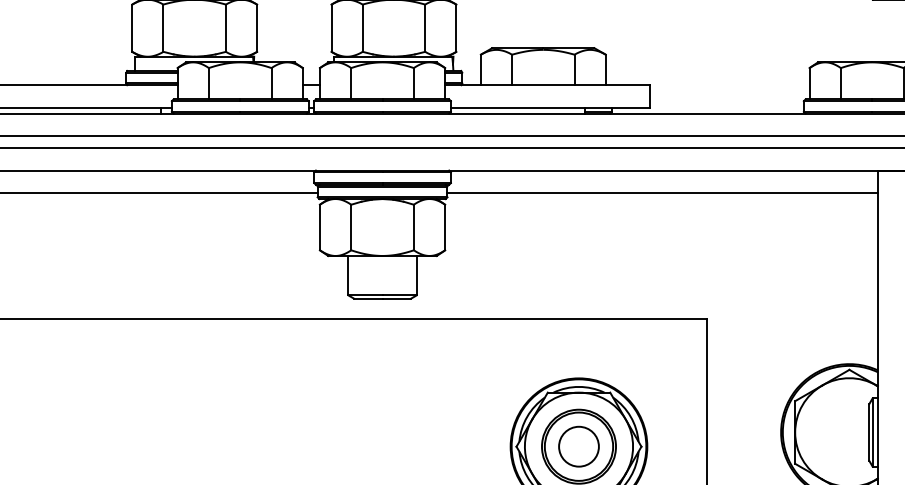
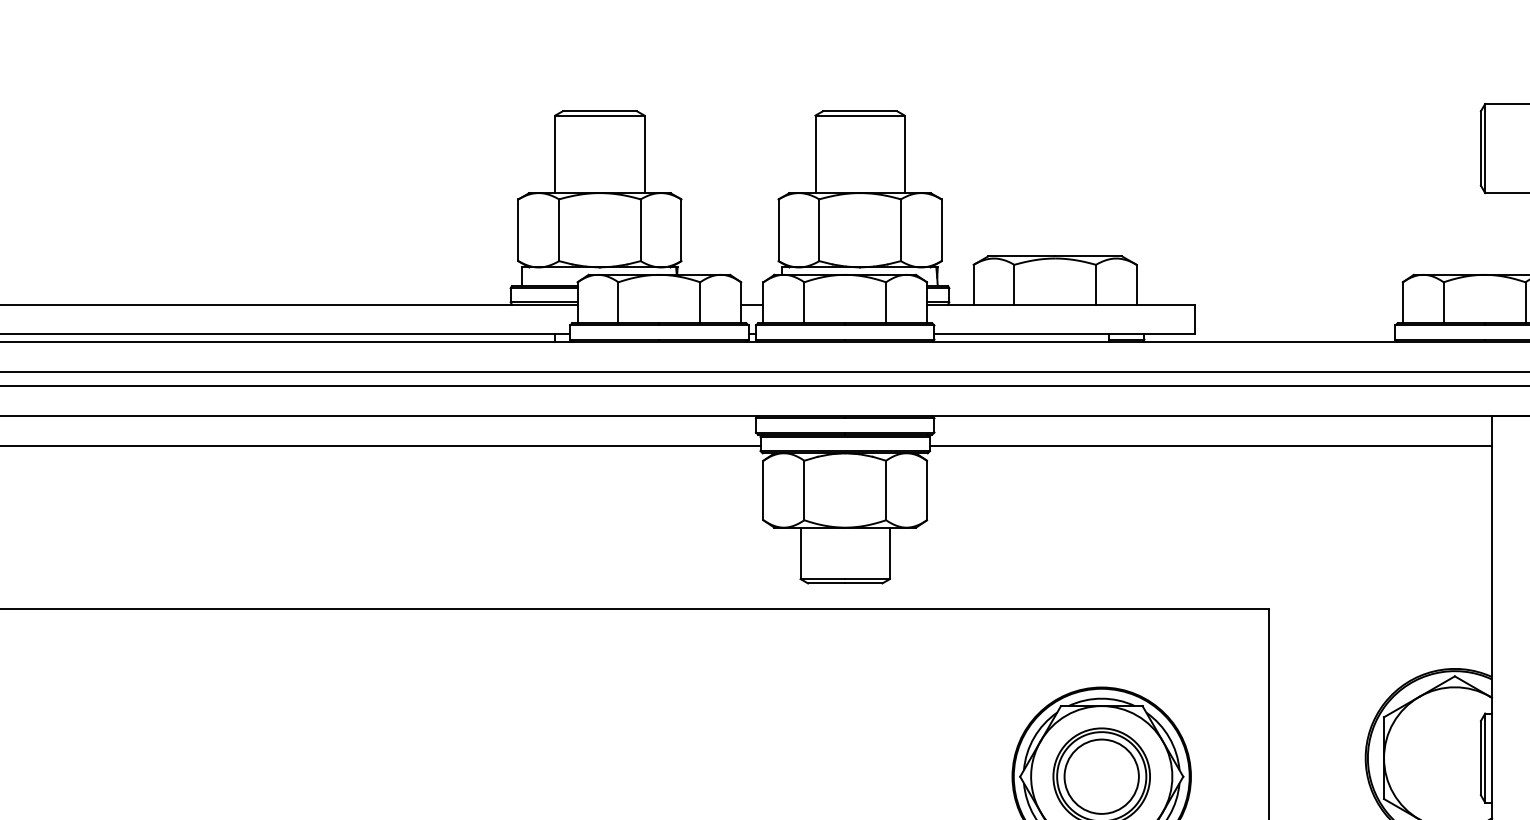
circle: (578, 446) -> (1101, 776), size x1.43

